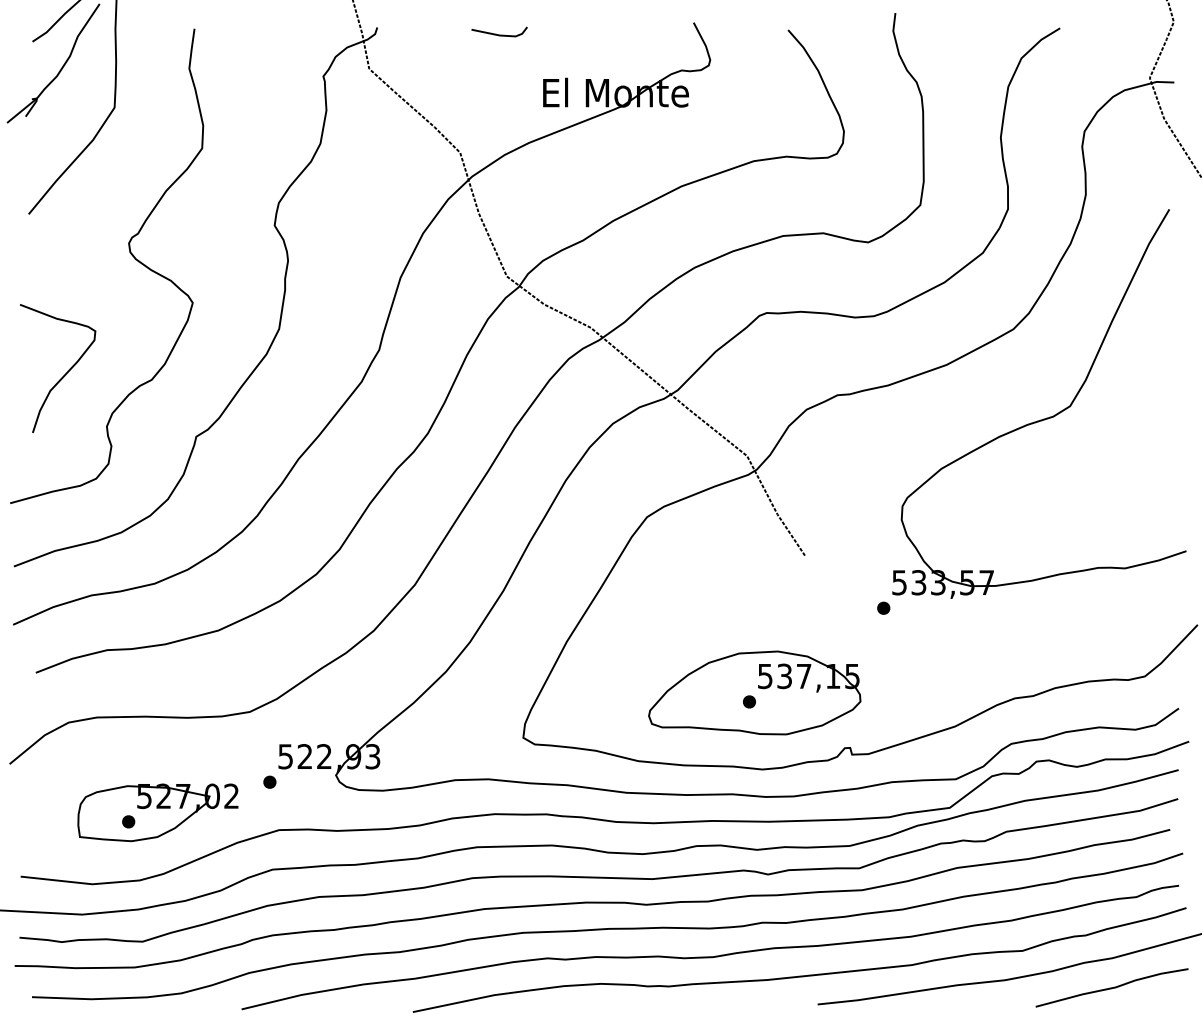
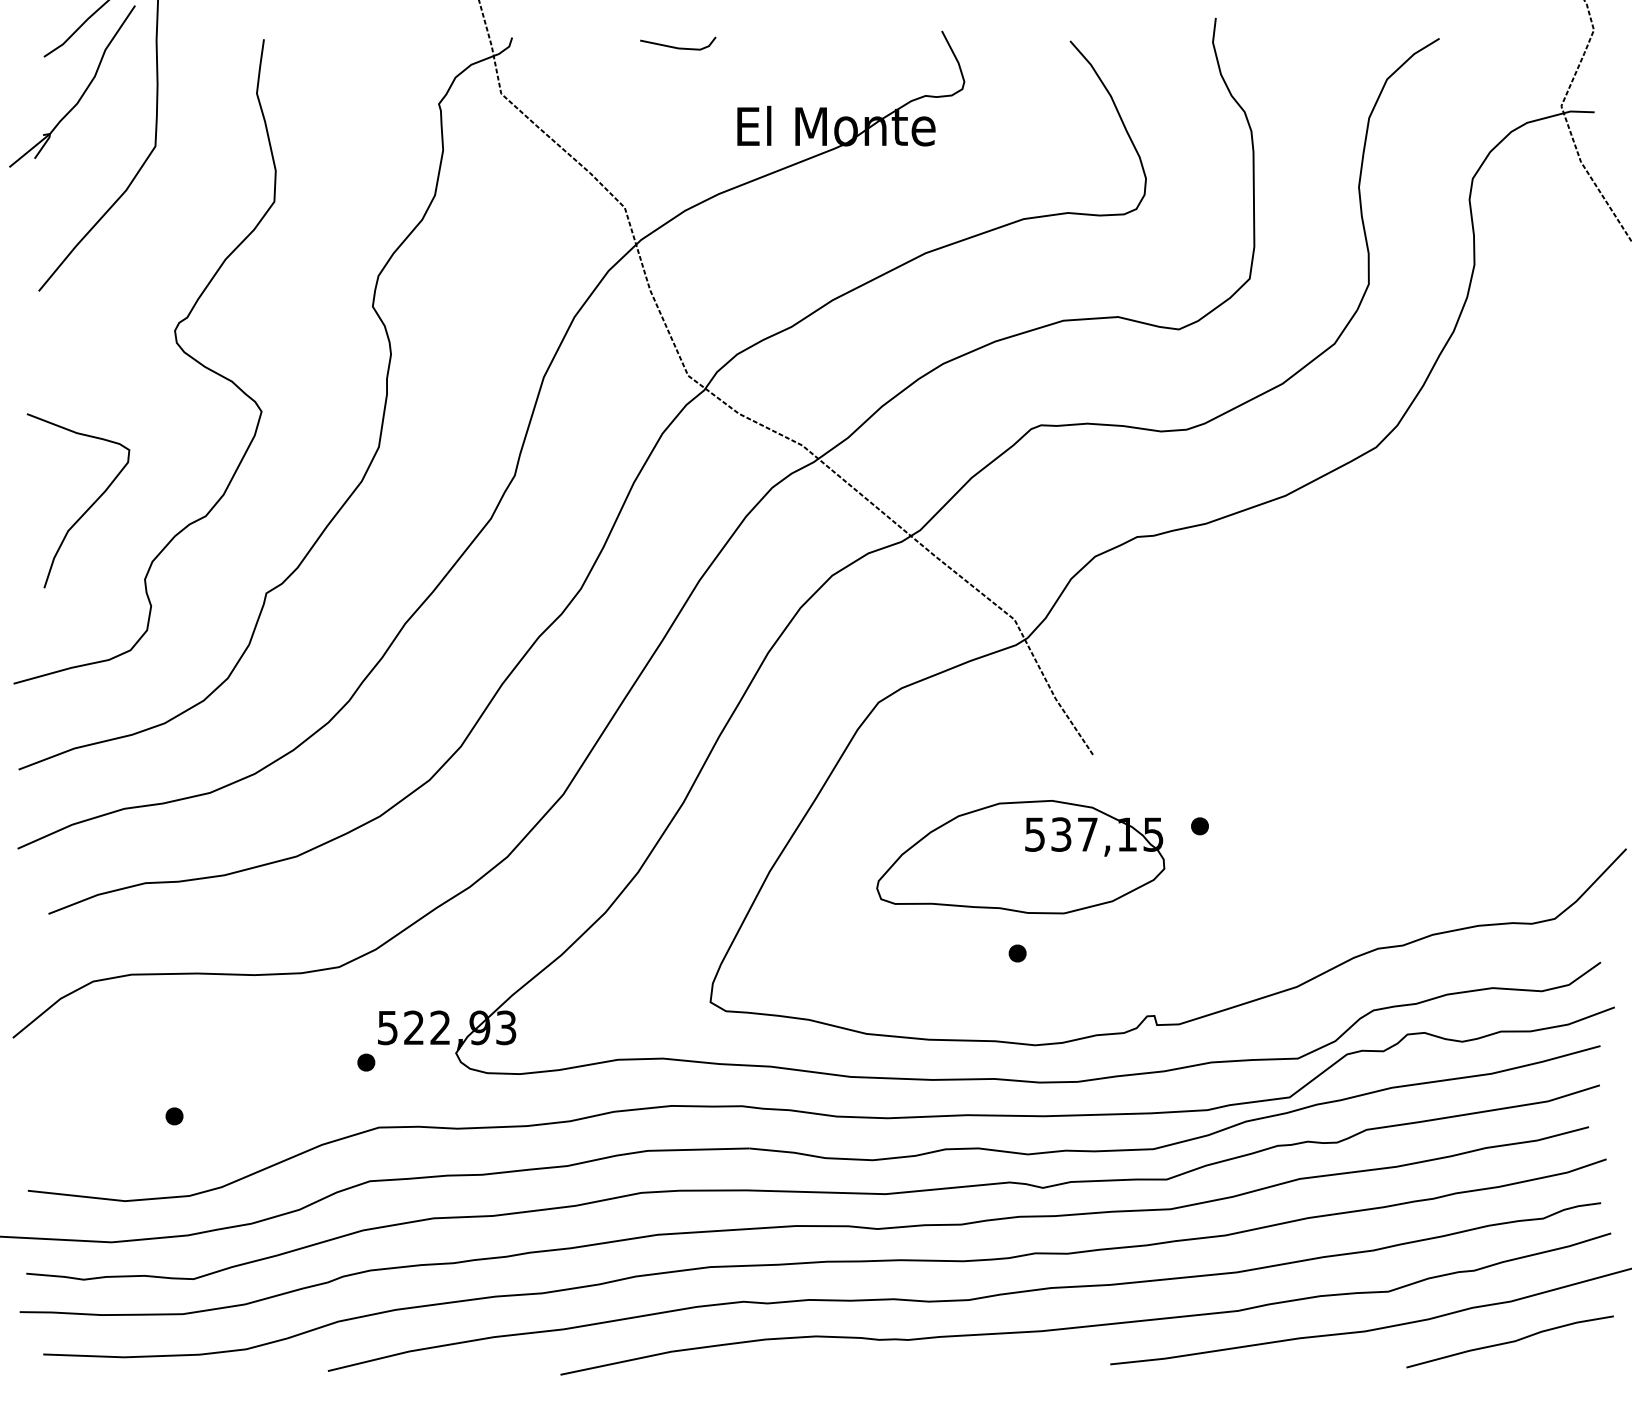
part: (1043, 418) -> (1416, 568), removed
part: (754, 692) -> (1020, 856), moved
part: (157, 812) -> (213, 1103), removed

